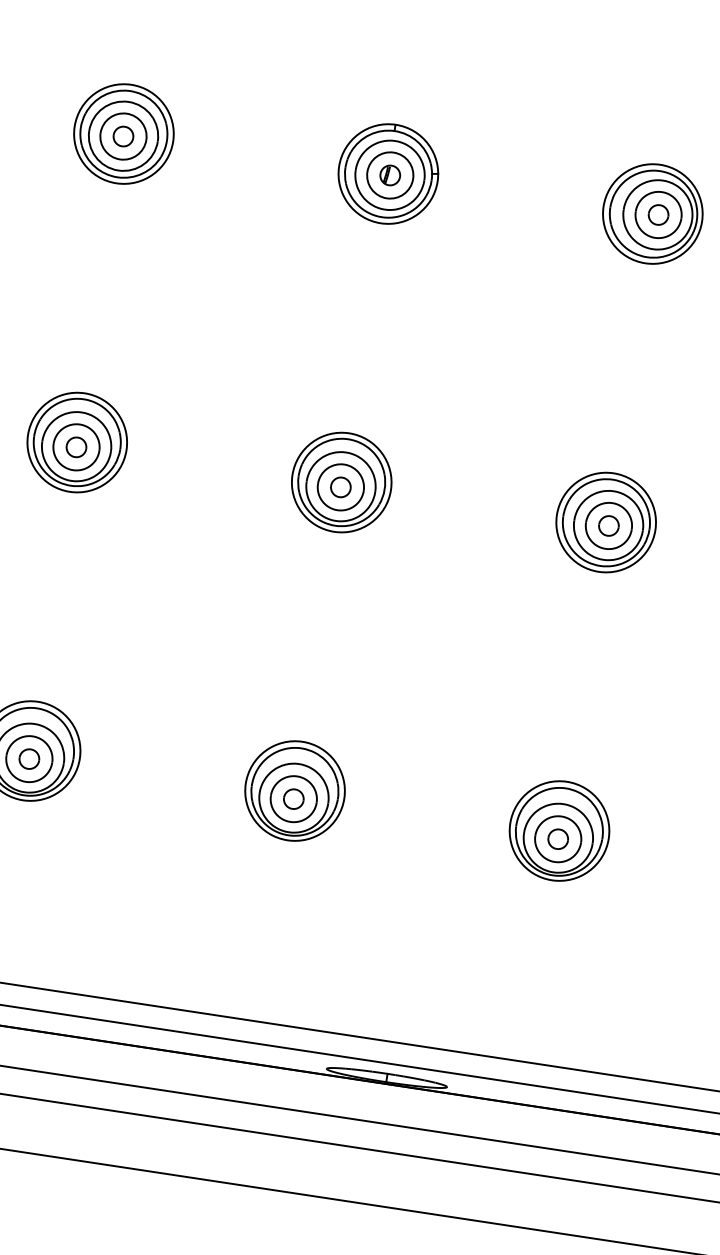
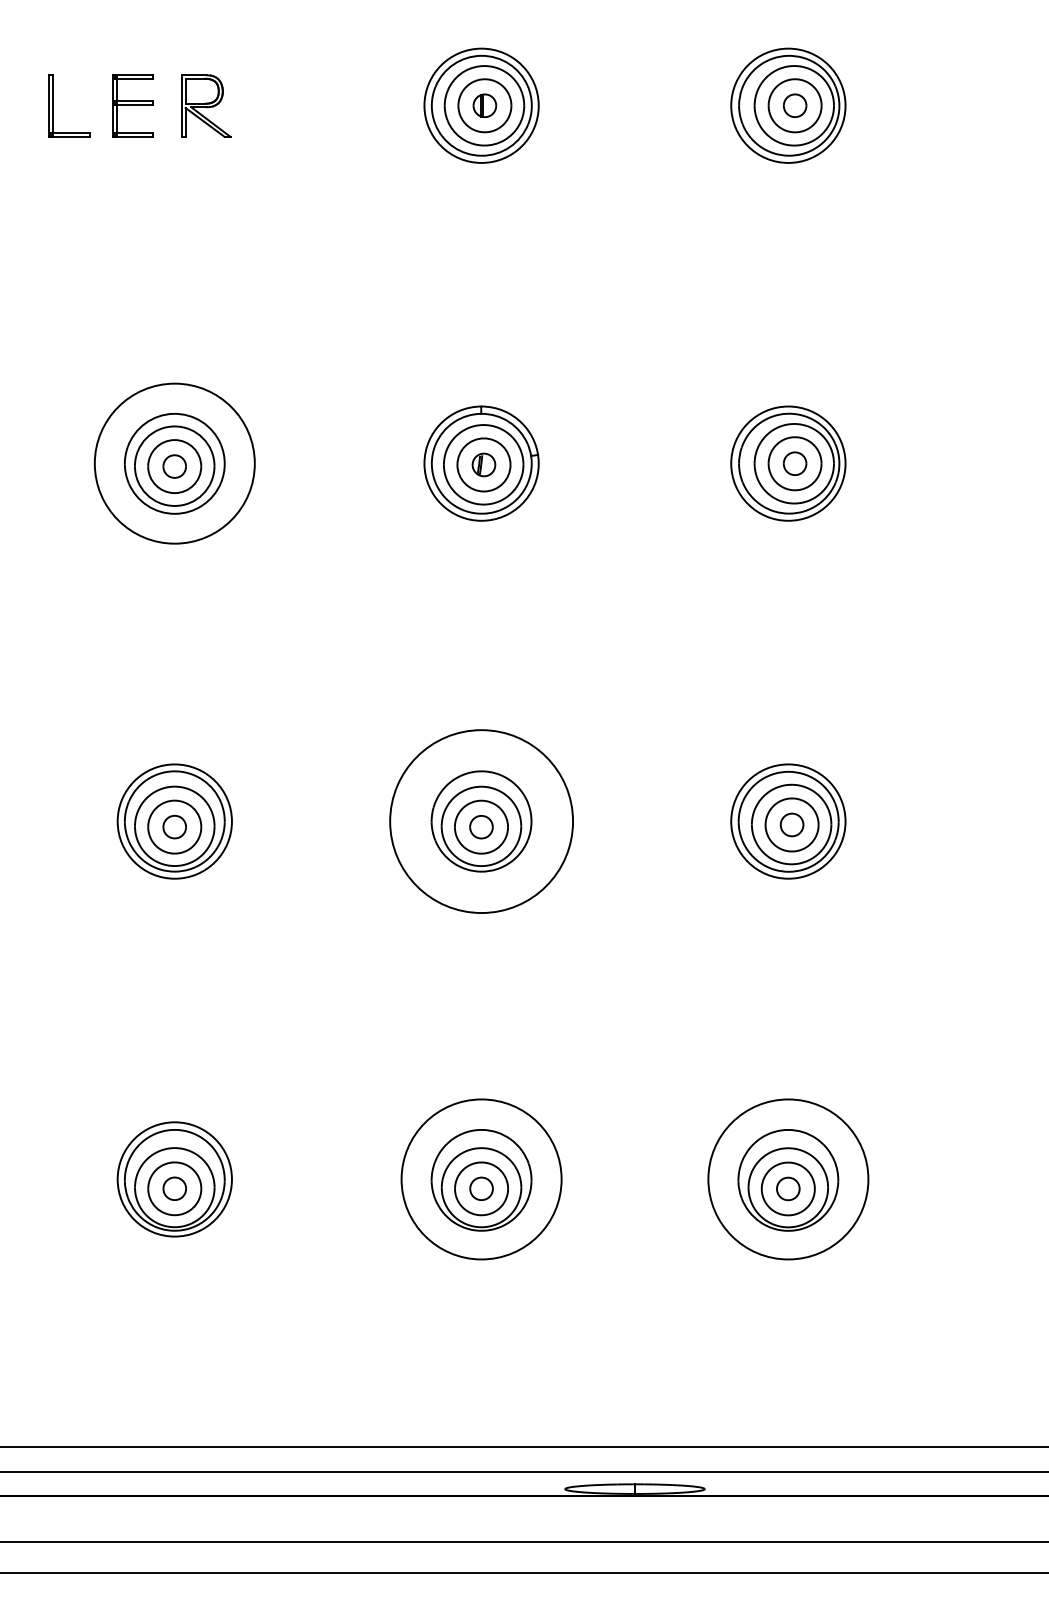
circle: (123, 133) -> (174, 463), size x1.4
circle: (341, 482) -> (481, 821), size x1.6
circle: (294, 791) -> (481, 1179), size x1.4
circle: (559, 831) -> (788, 1179), size x1.4

